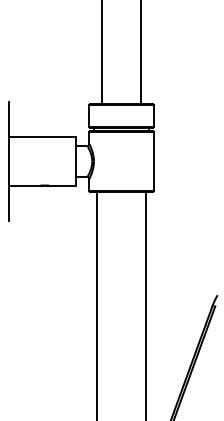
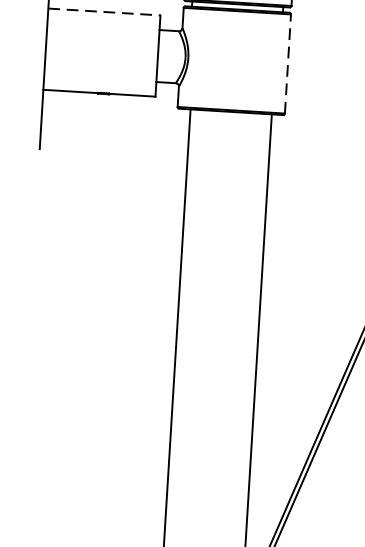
line: (42, 137) -> (104, 12), solid -> dashed
line: (153, 161) -> (287, 64), solid -> dashed

